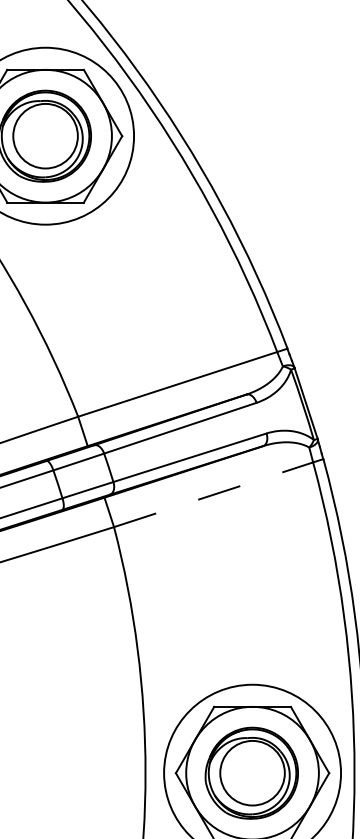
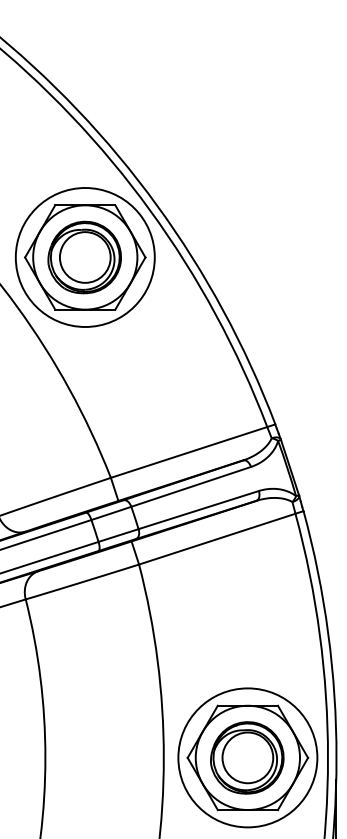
line: (213, 495) -> (217, 539), dashed -> solid

